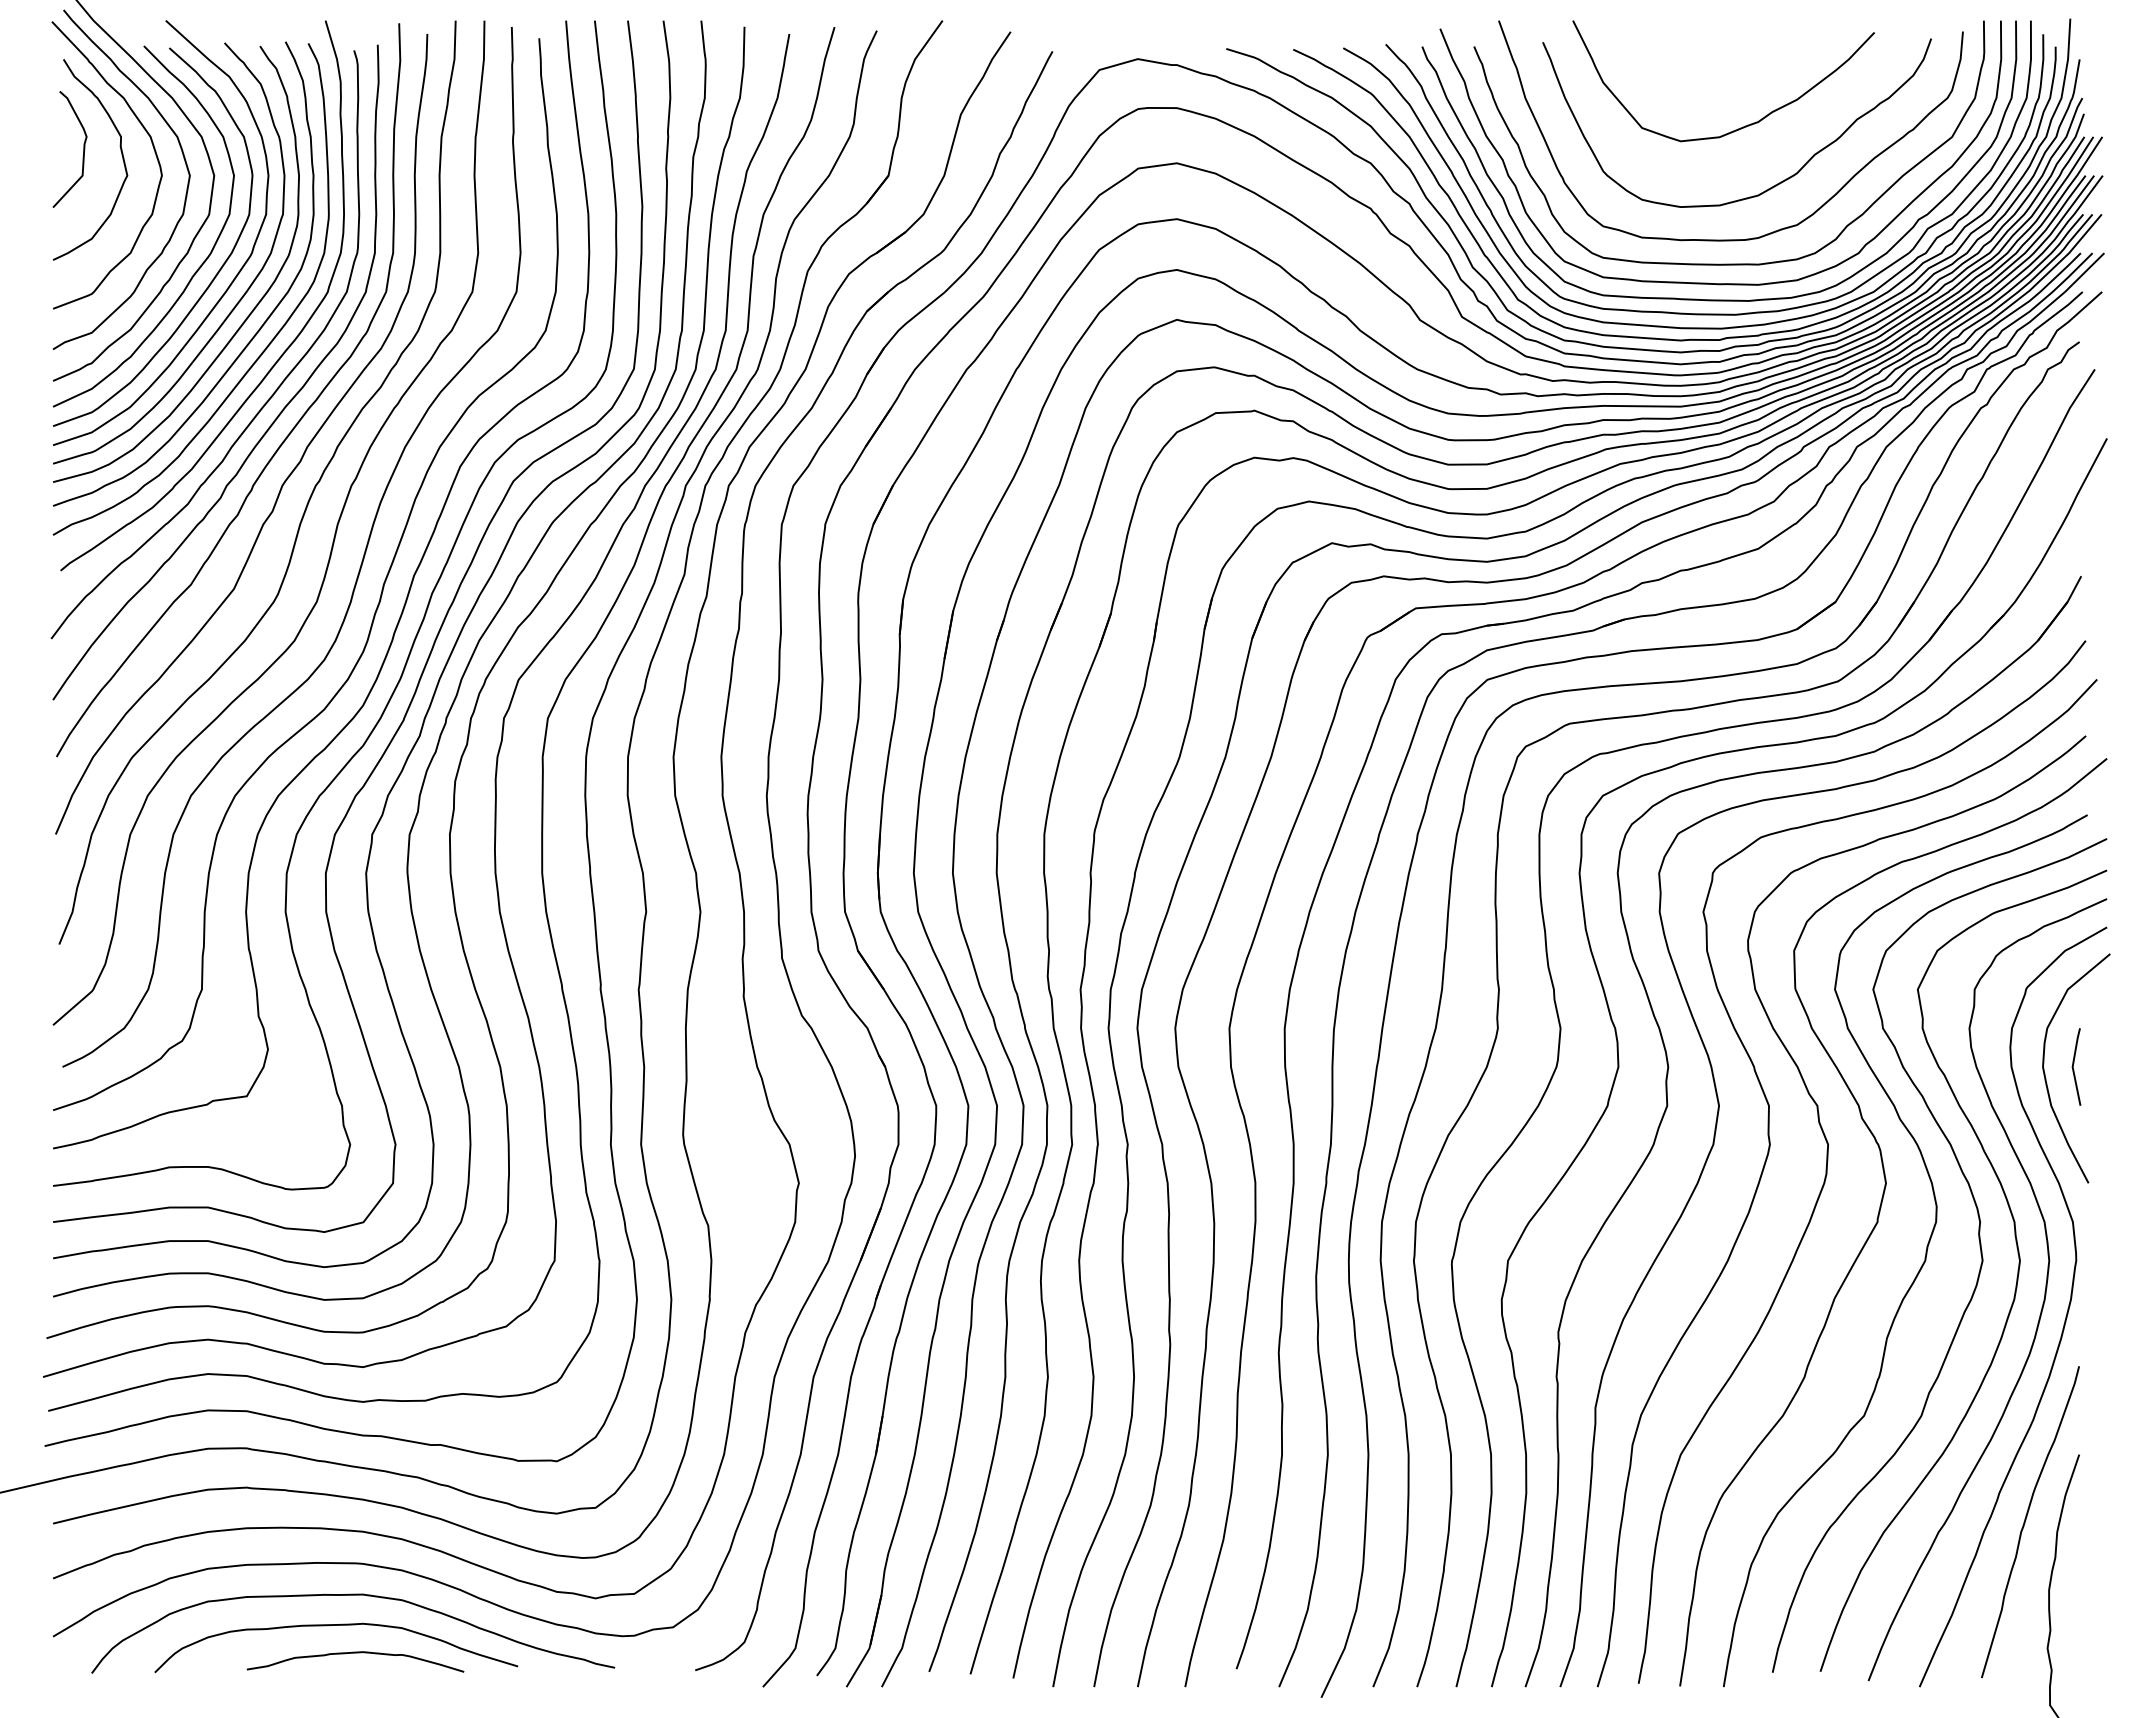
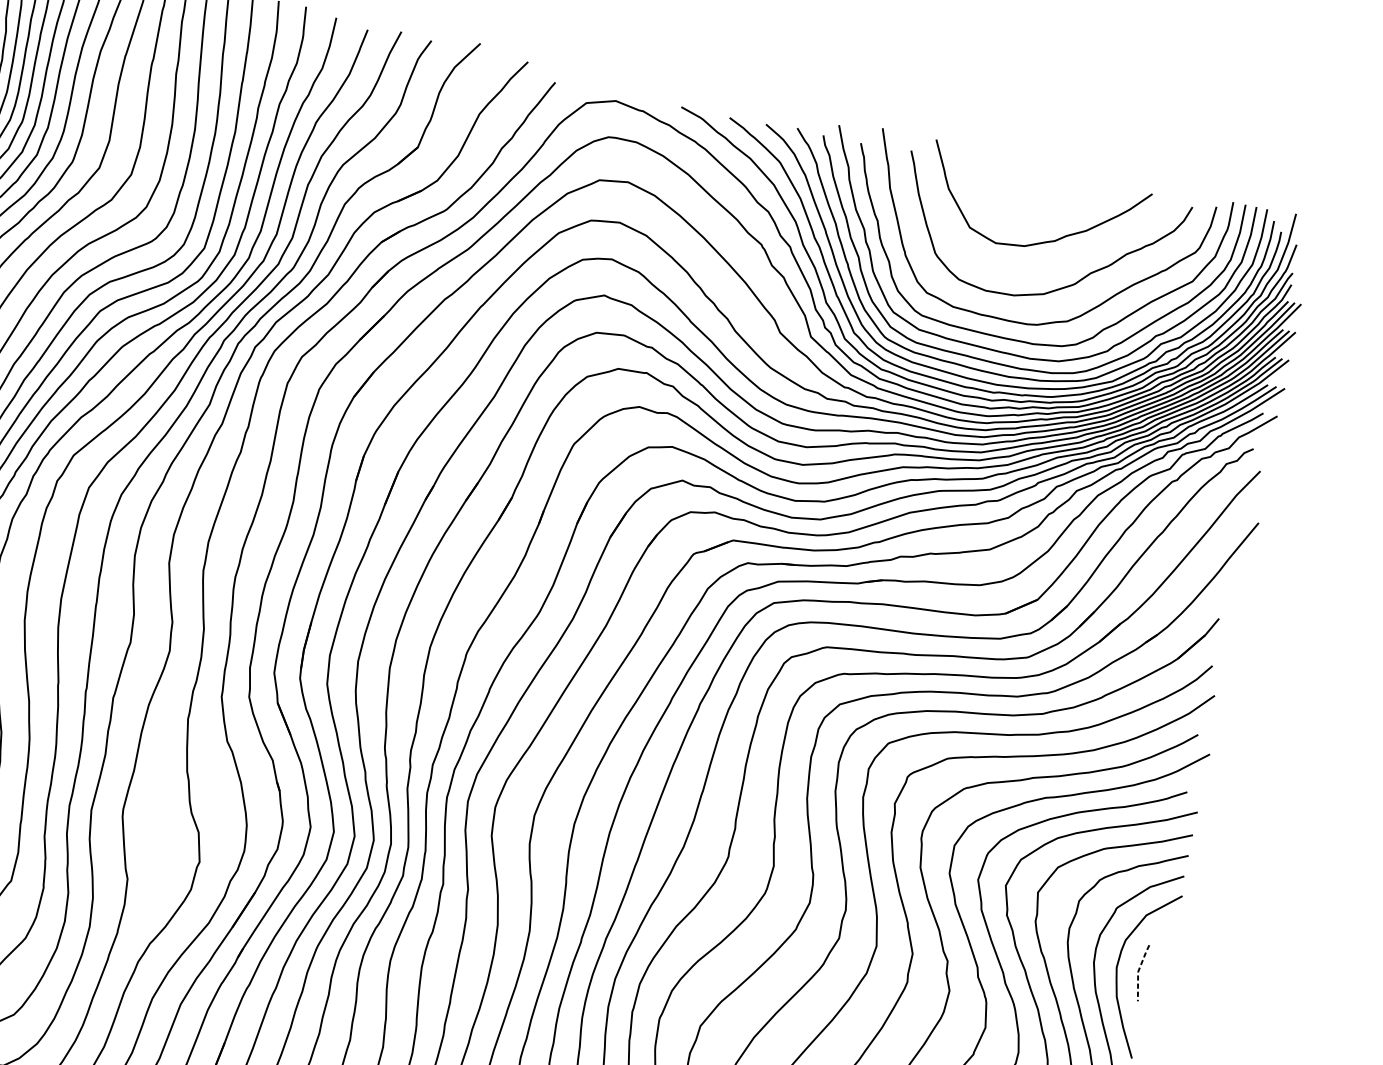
line: (2072, 1067) -> (1137, 972), solid -> dashed

